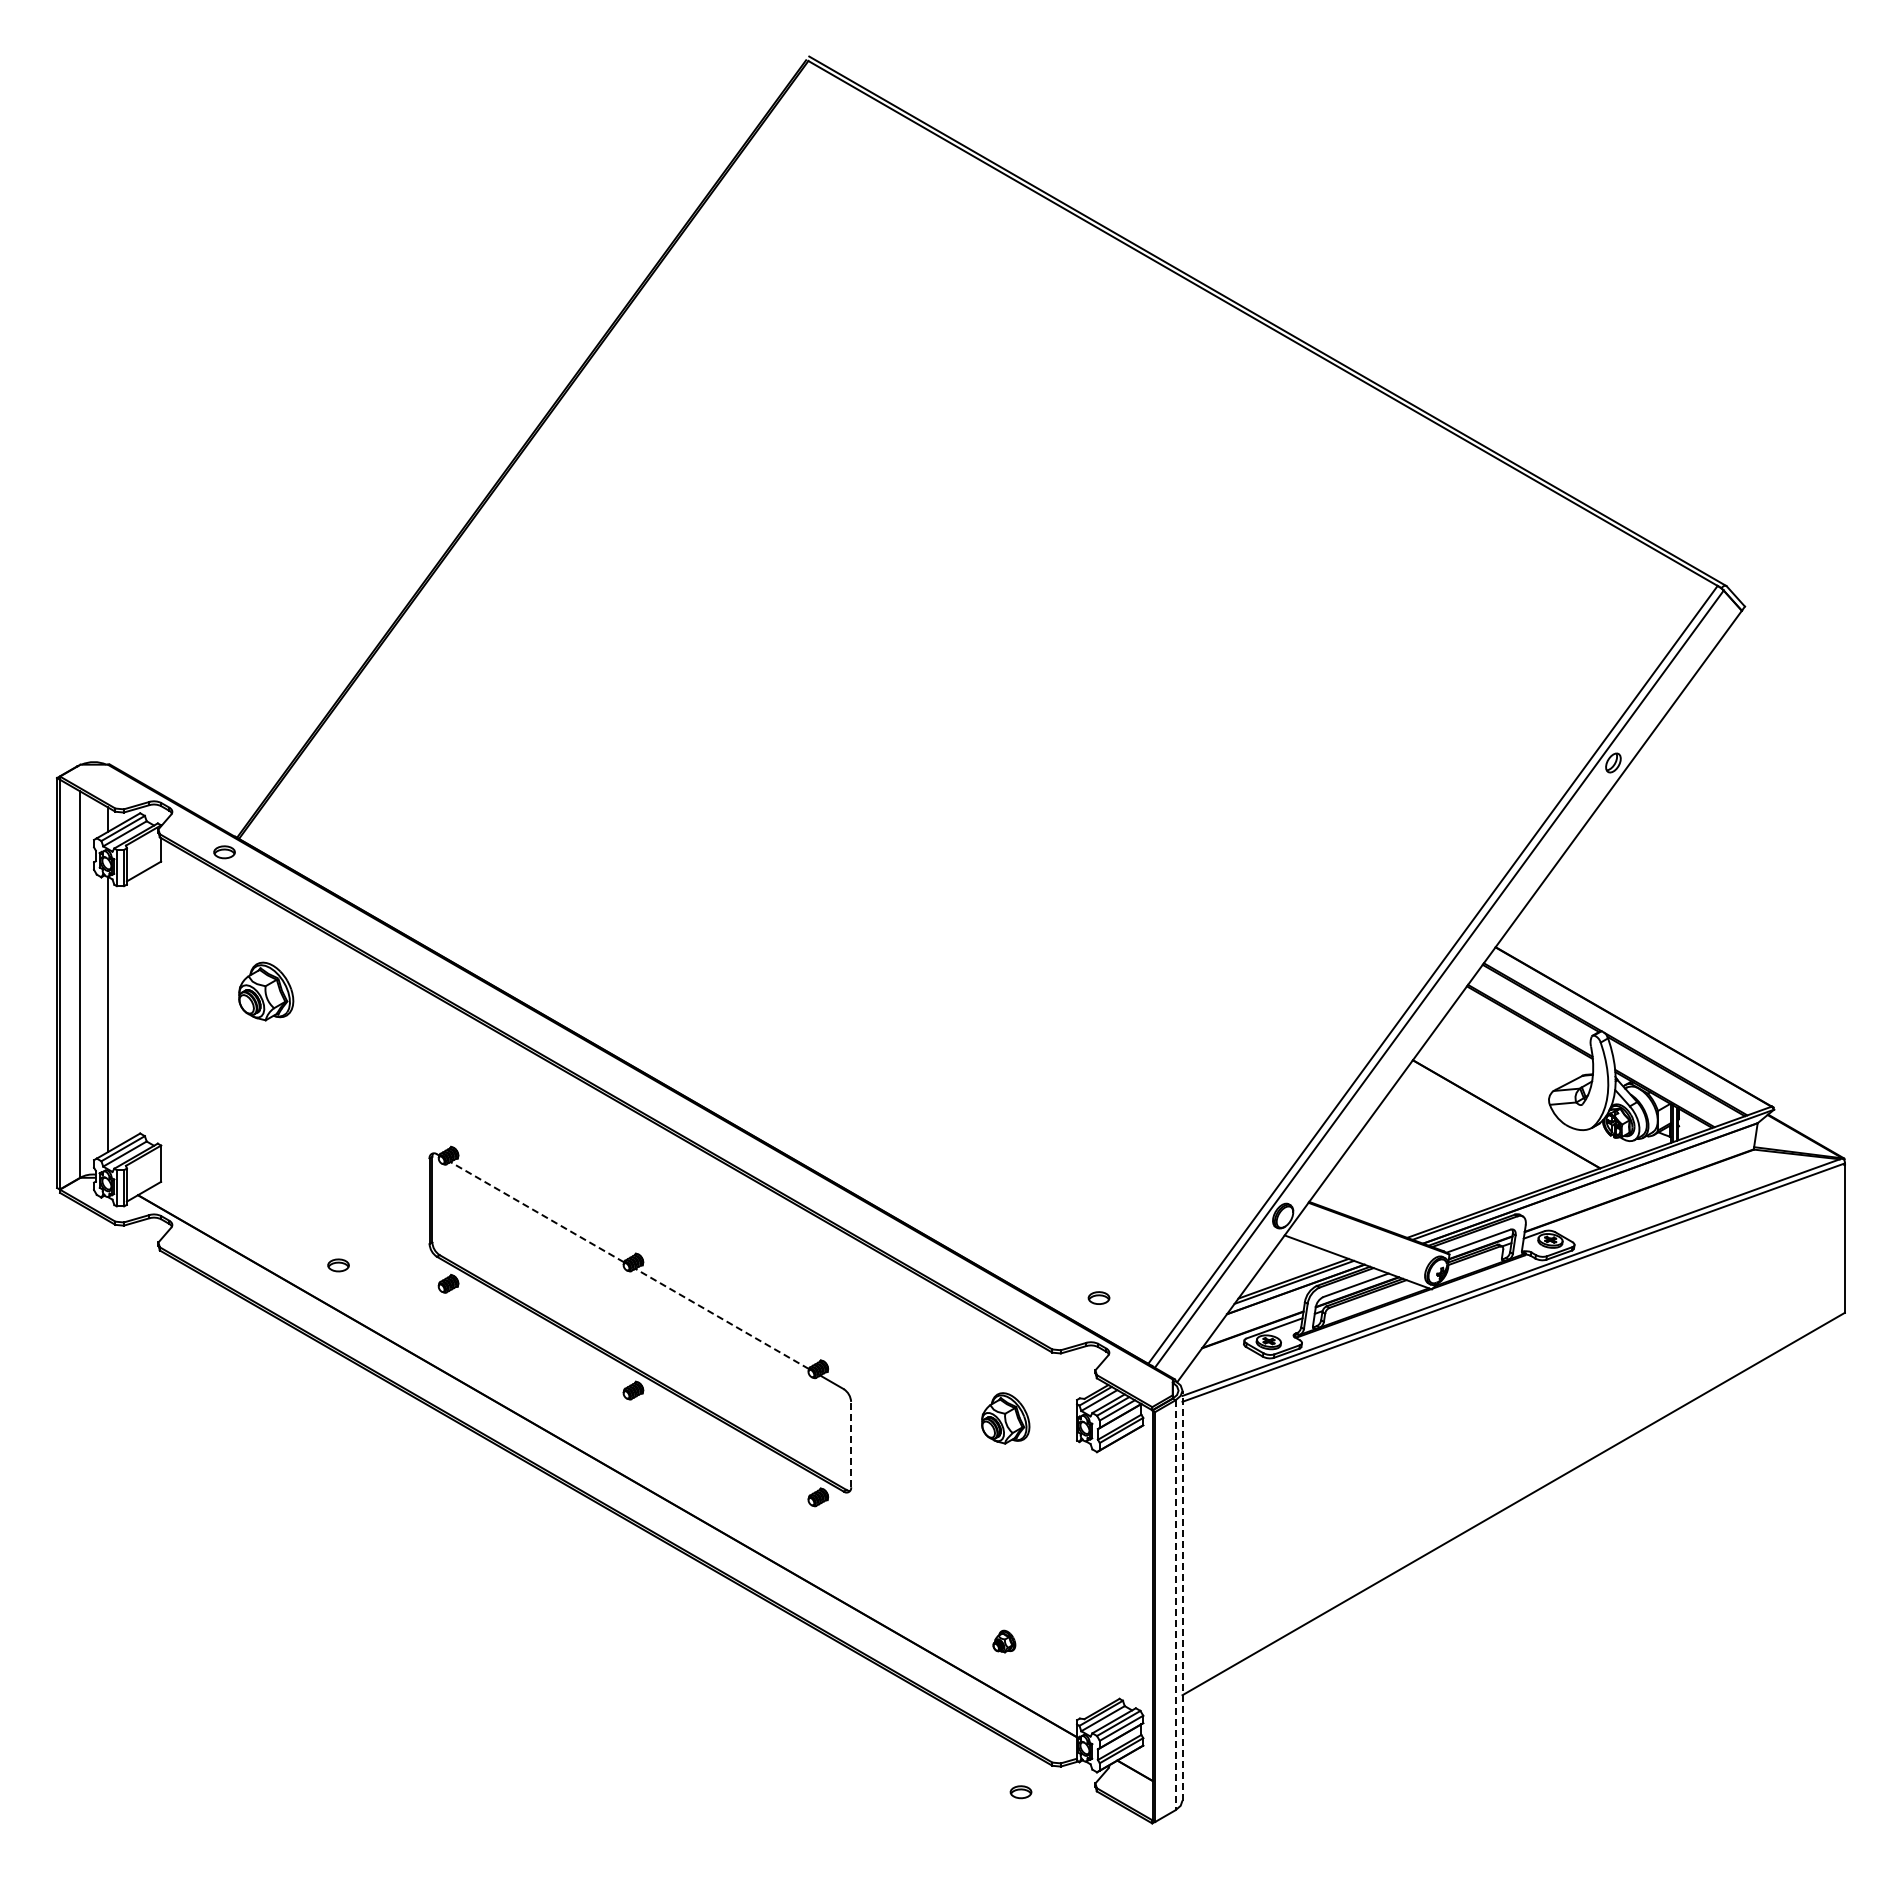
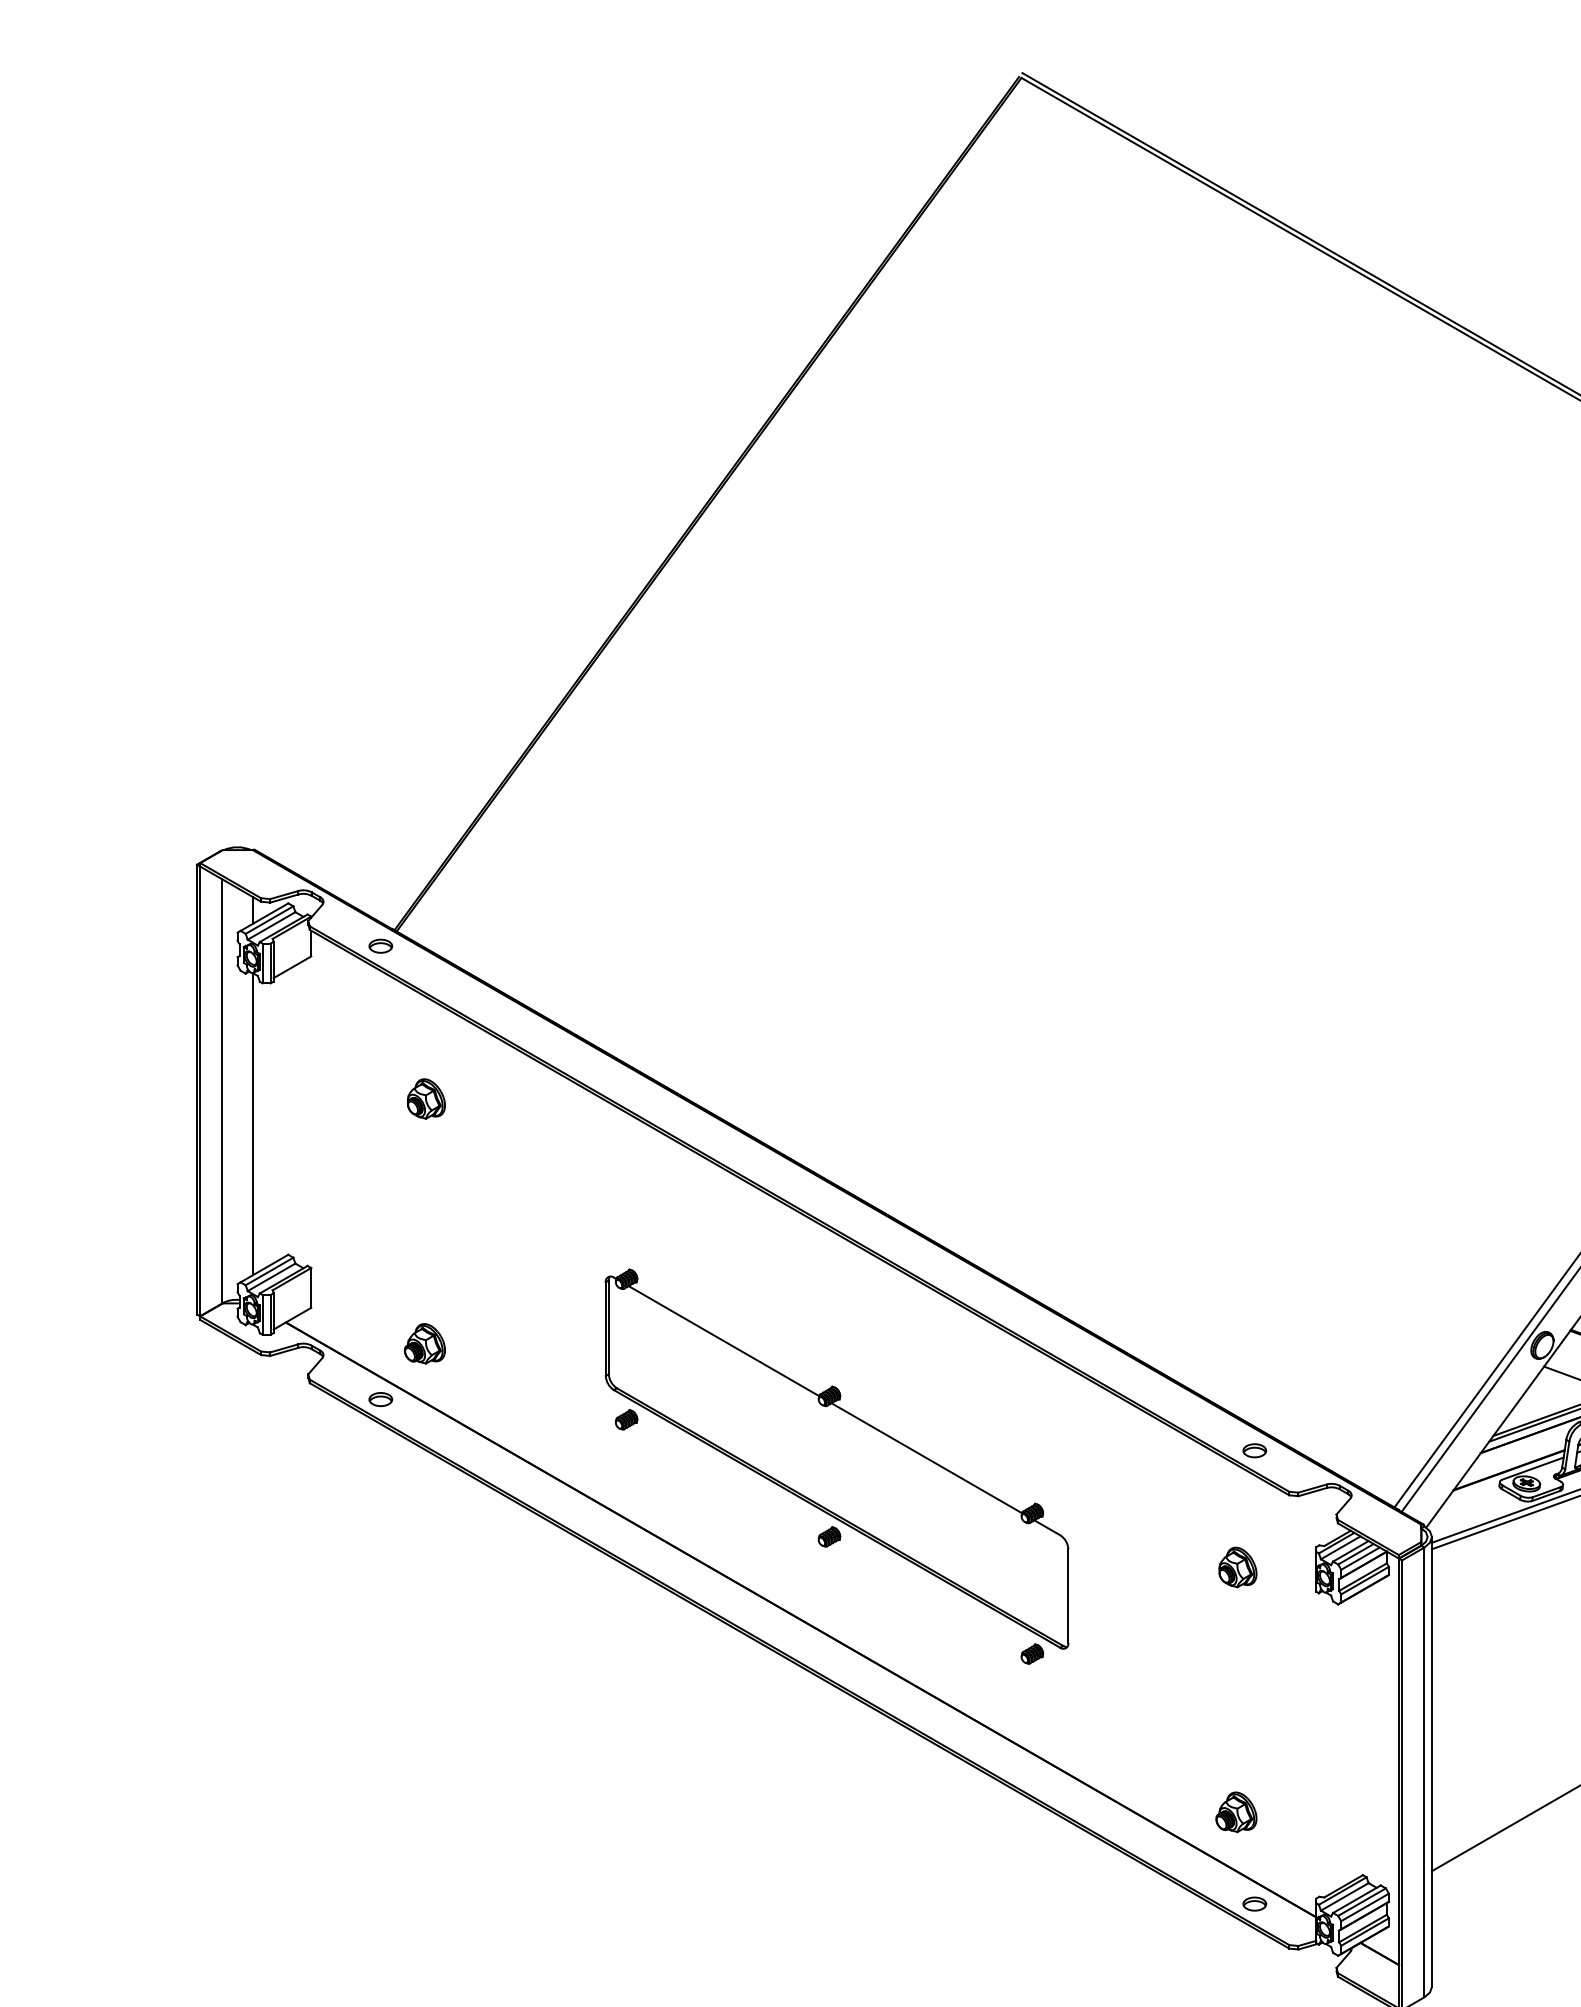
part: (265, 991) -> (425, 1098), size x0.62
line: (536, 1211) -> (723, 1340), dashed -> solid
part: (264, 1214) -> (424, 1343), added
part: (338, 1265) -> (380, 1399), moved
part: (1098, 1297) -> (1254, 1450), moved
line: (721, 1318) -> (926, 1457), dashed -> solid
part: (1005, 1418) -> (1237, 1567), size x0.71
line: (851, 1444) -> (1068, 1596), dashed -> solid
line: (1182, 1595) -> (1431, 1761), dashed -> solid
line: (1175, 1605) -> (1424, 1772), dashed -> solid
part: (1004, 1641) -> (1236, 1812), size x1.67
part: (1020, 1792) -> (1254, 1904), moved

